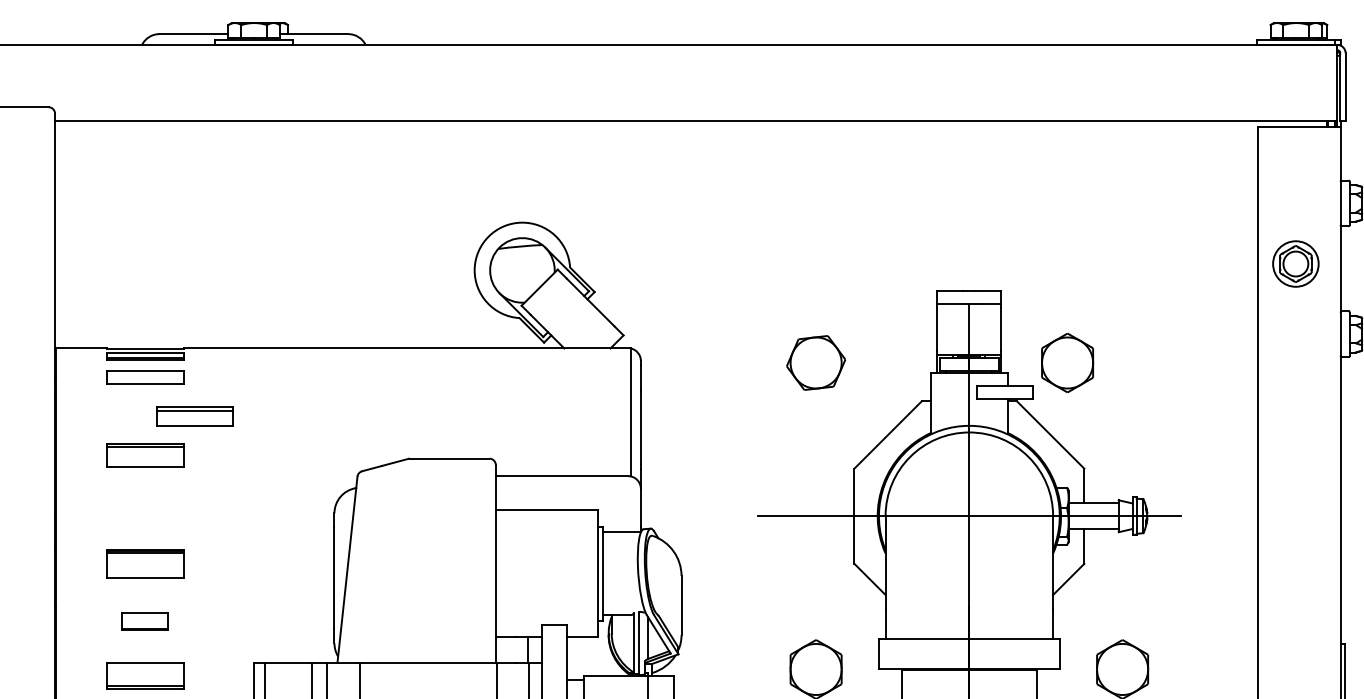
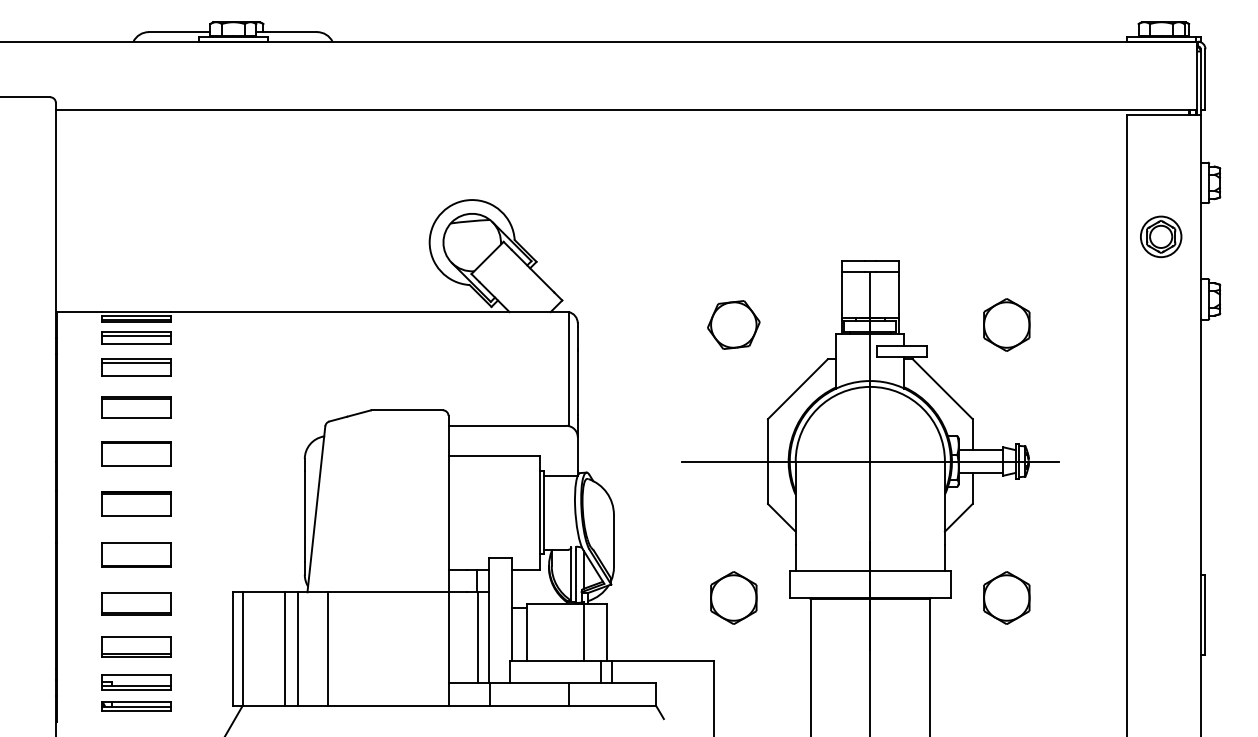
part: (1067, 362) -> (1006, 324), moved
line: (145, 374) -> (136, 335), added
part: (194, 416) -> (136, 367), moved
part: (145, 507) -> (136, 453), added
part: (145, 620) -> (136, 554), size x1.67

